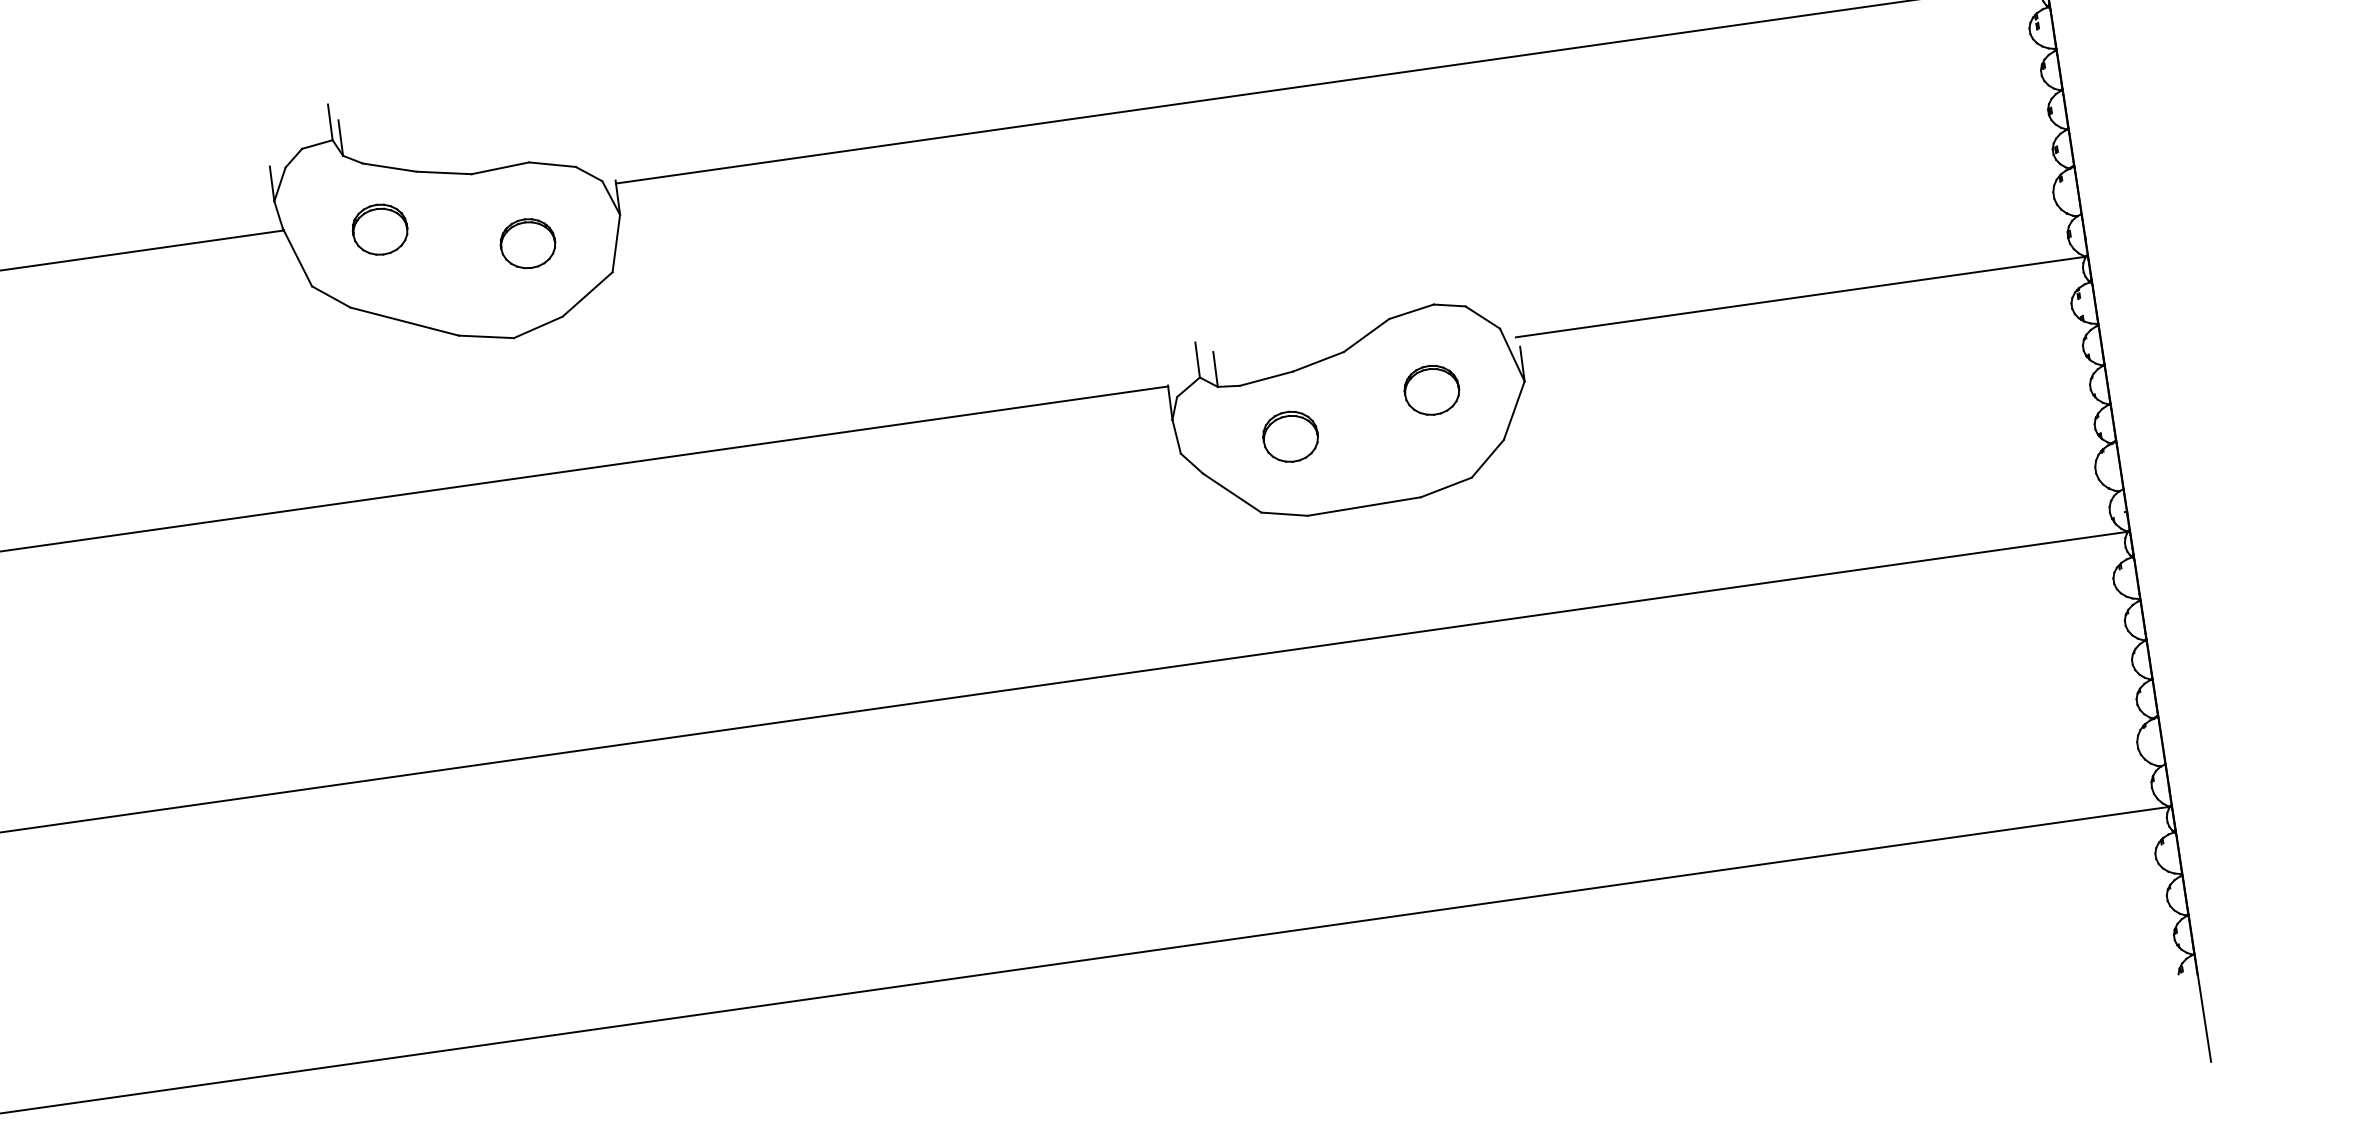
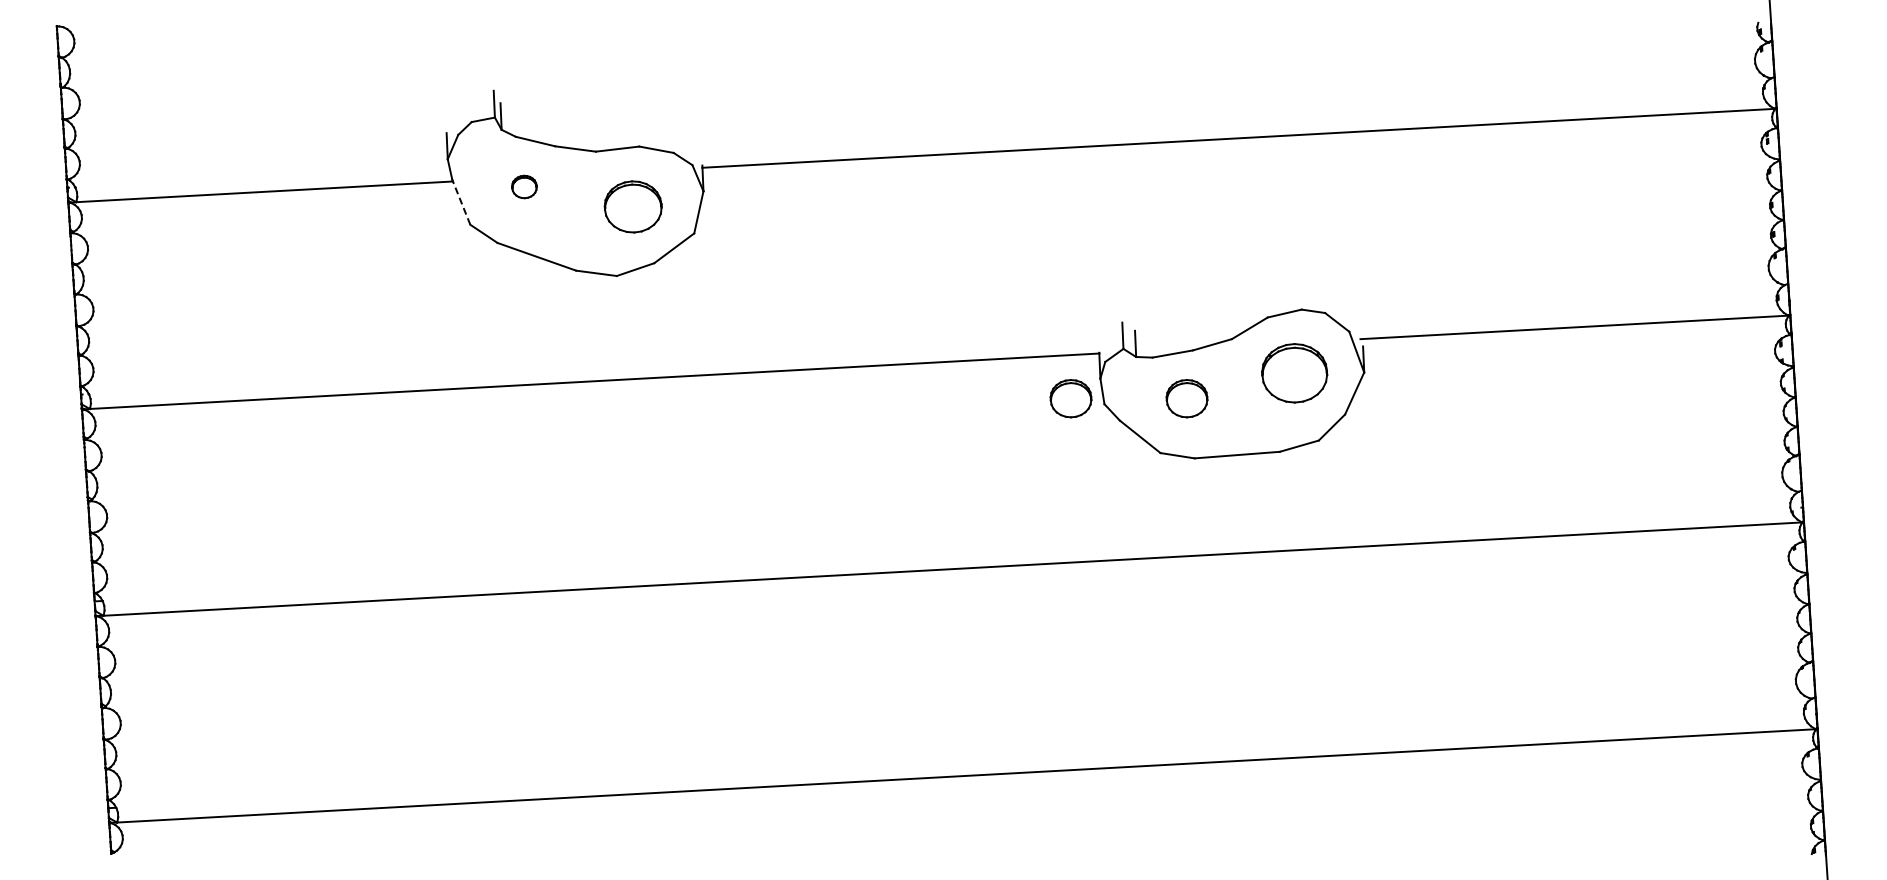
part: (380, 228) -> (524, 186), size x0.6
part: (528, 243) -> (633, 206), size x1.4
line: (297, 257) -> (461, 202), solid -> dashed
part: (1431, 389) -> (1294, 372), size x1.6
part: (1134, 449) -> (1070, 398), added

